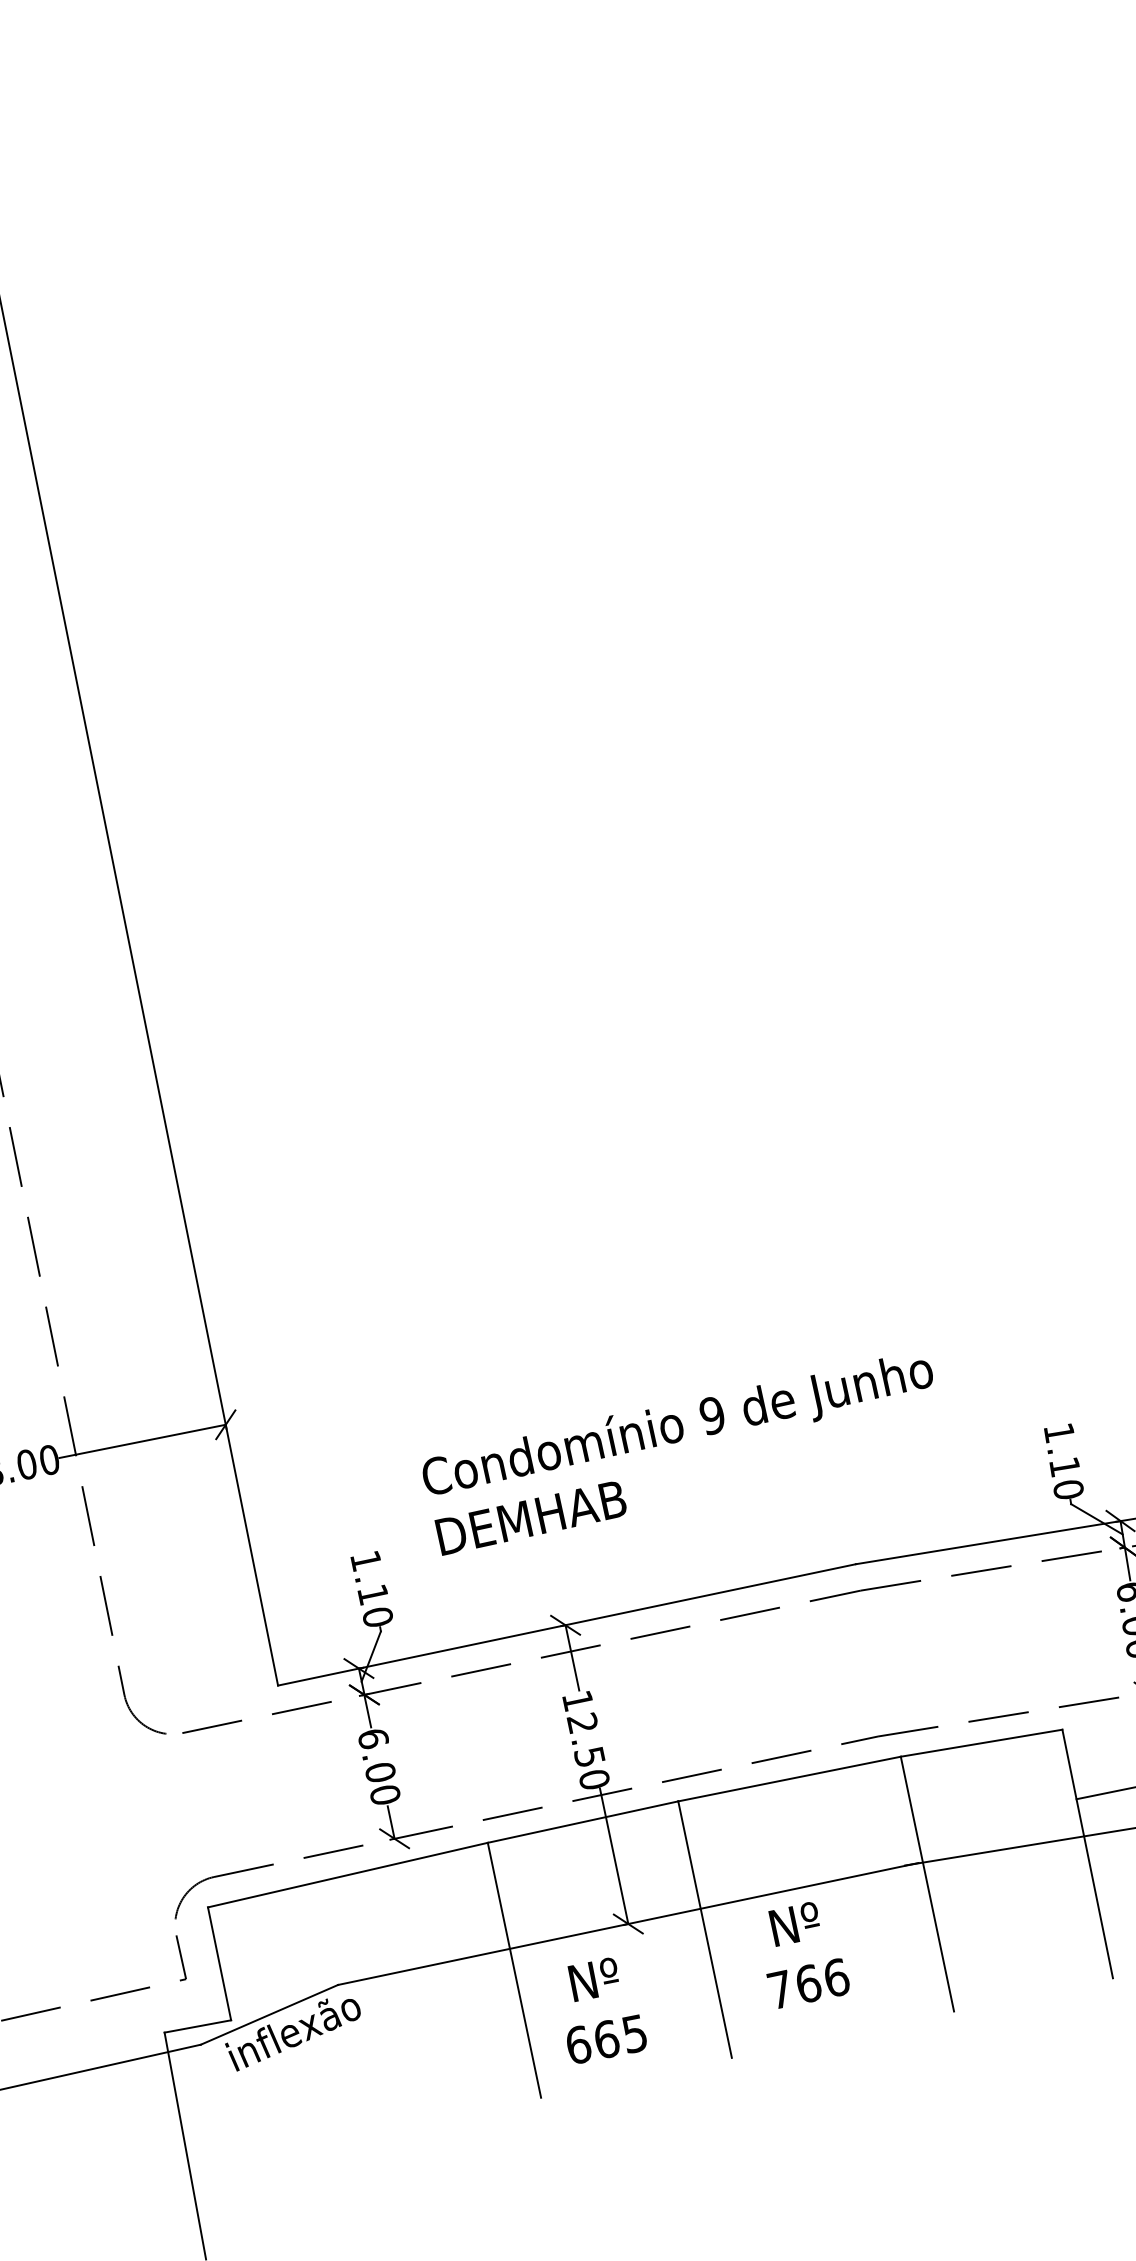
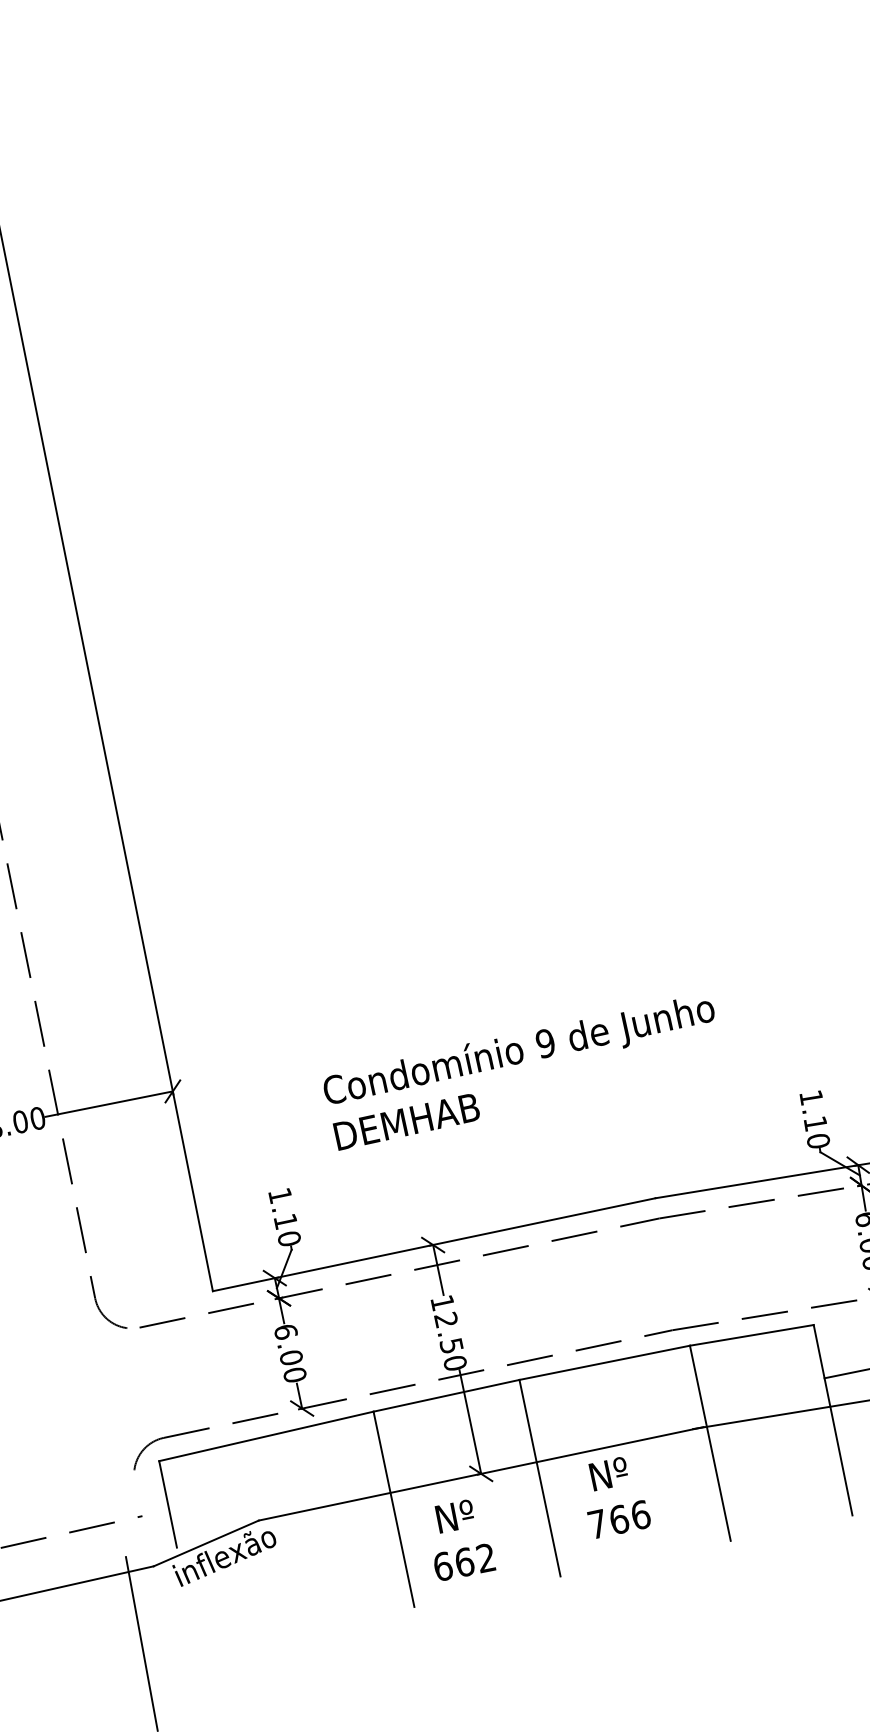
text: (677, 1456) -> (518, 1074), moved
line: (180, 1957) -> (138, 1499), removed
line: (196, 2026) -> (150, 1552), removed
text: (633, 2034) -> (485, 1558), 665 -> 662

